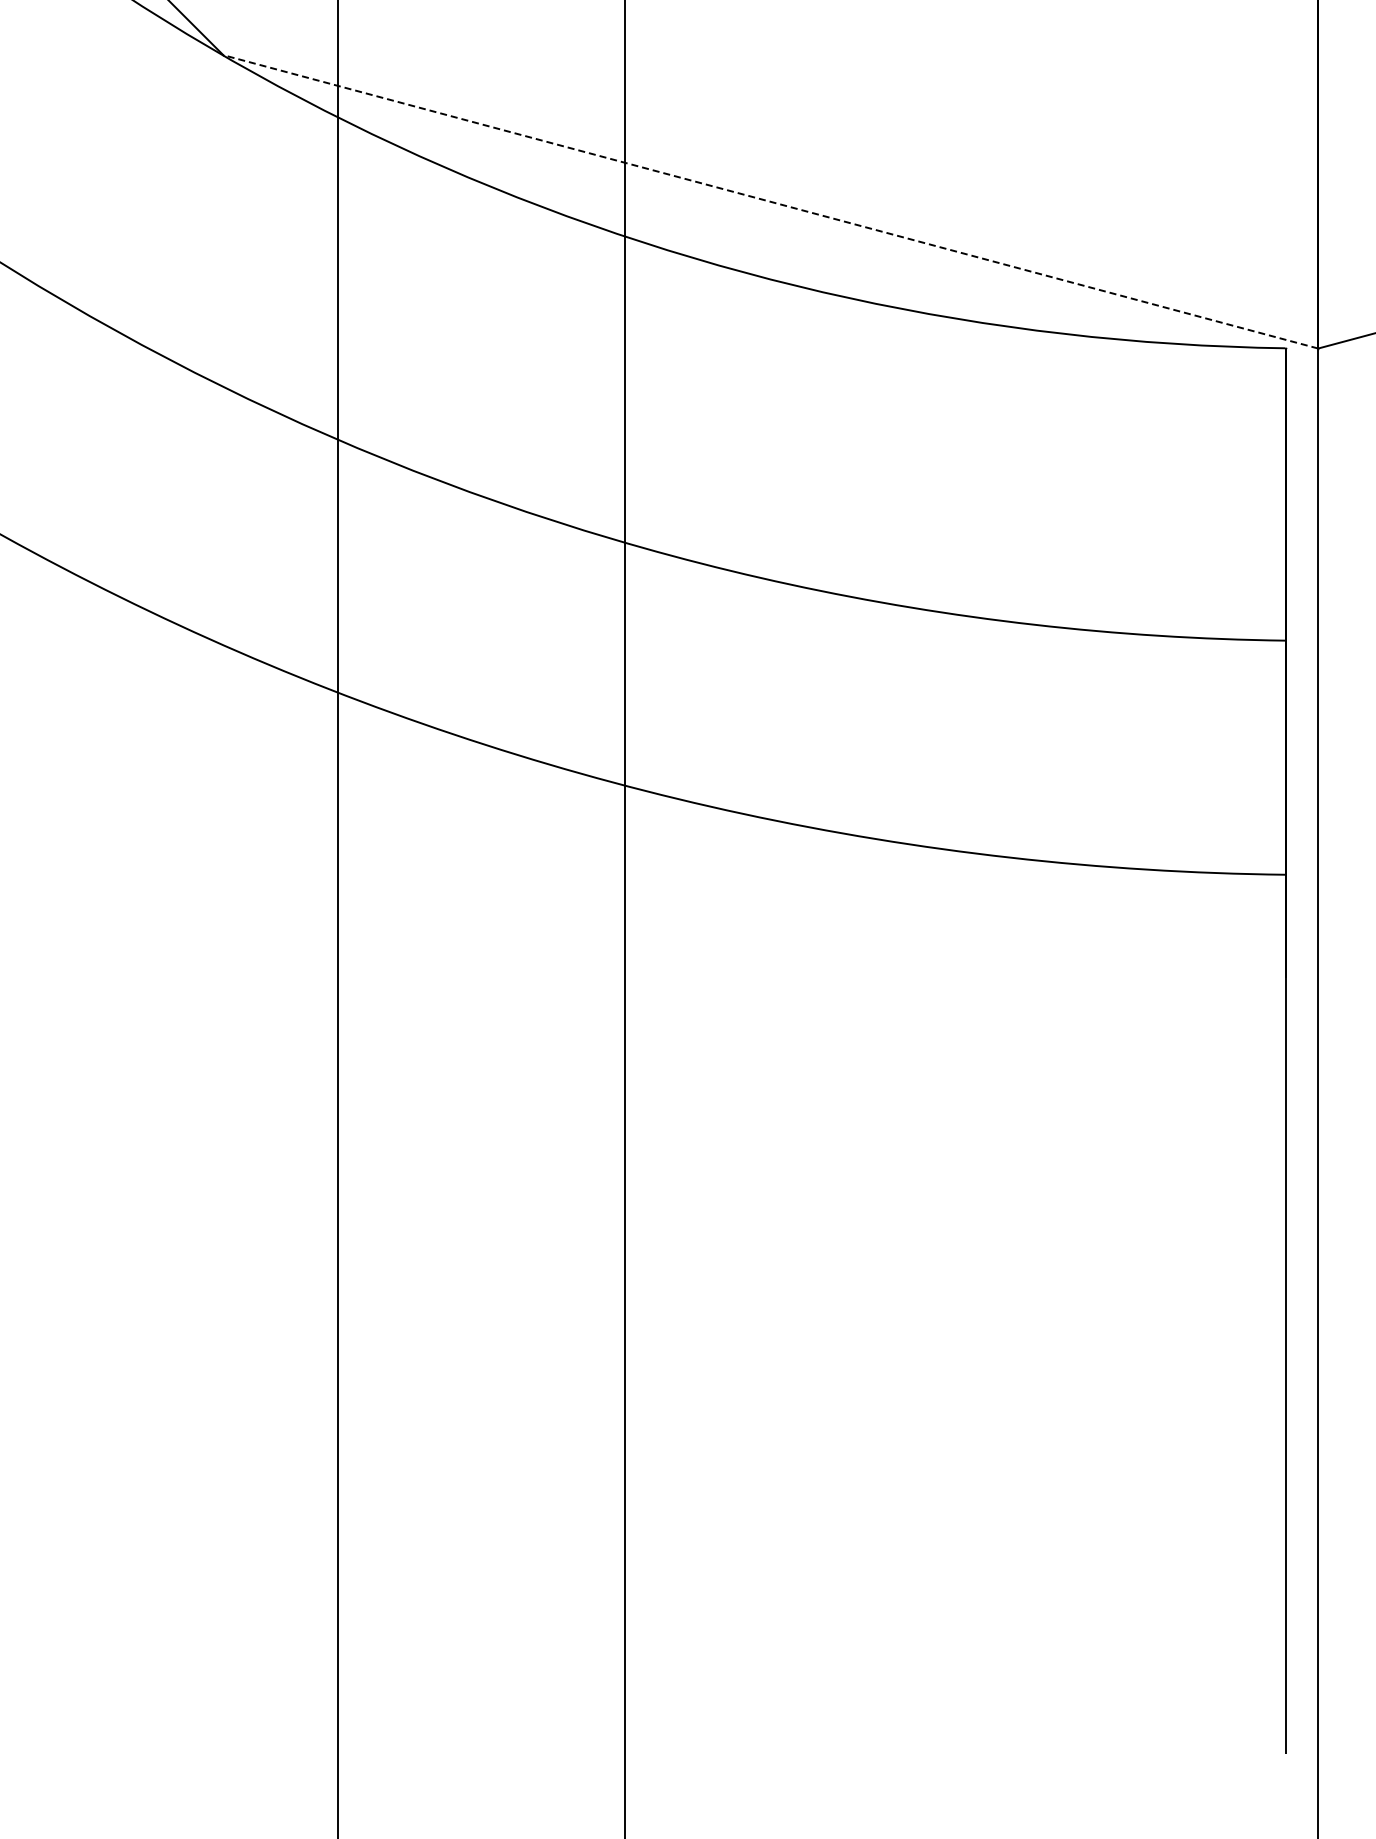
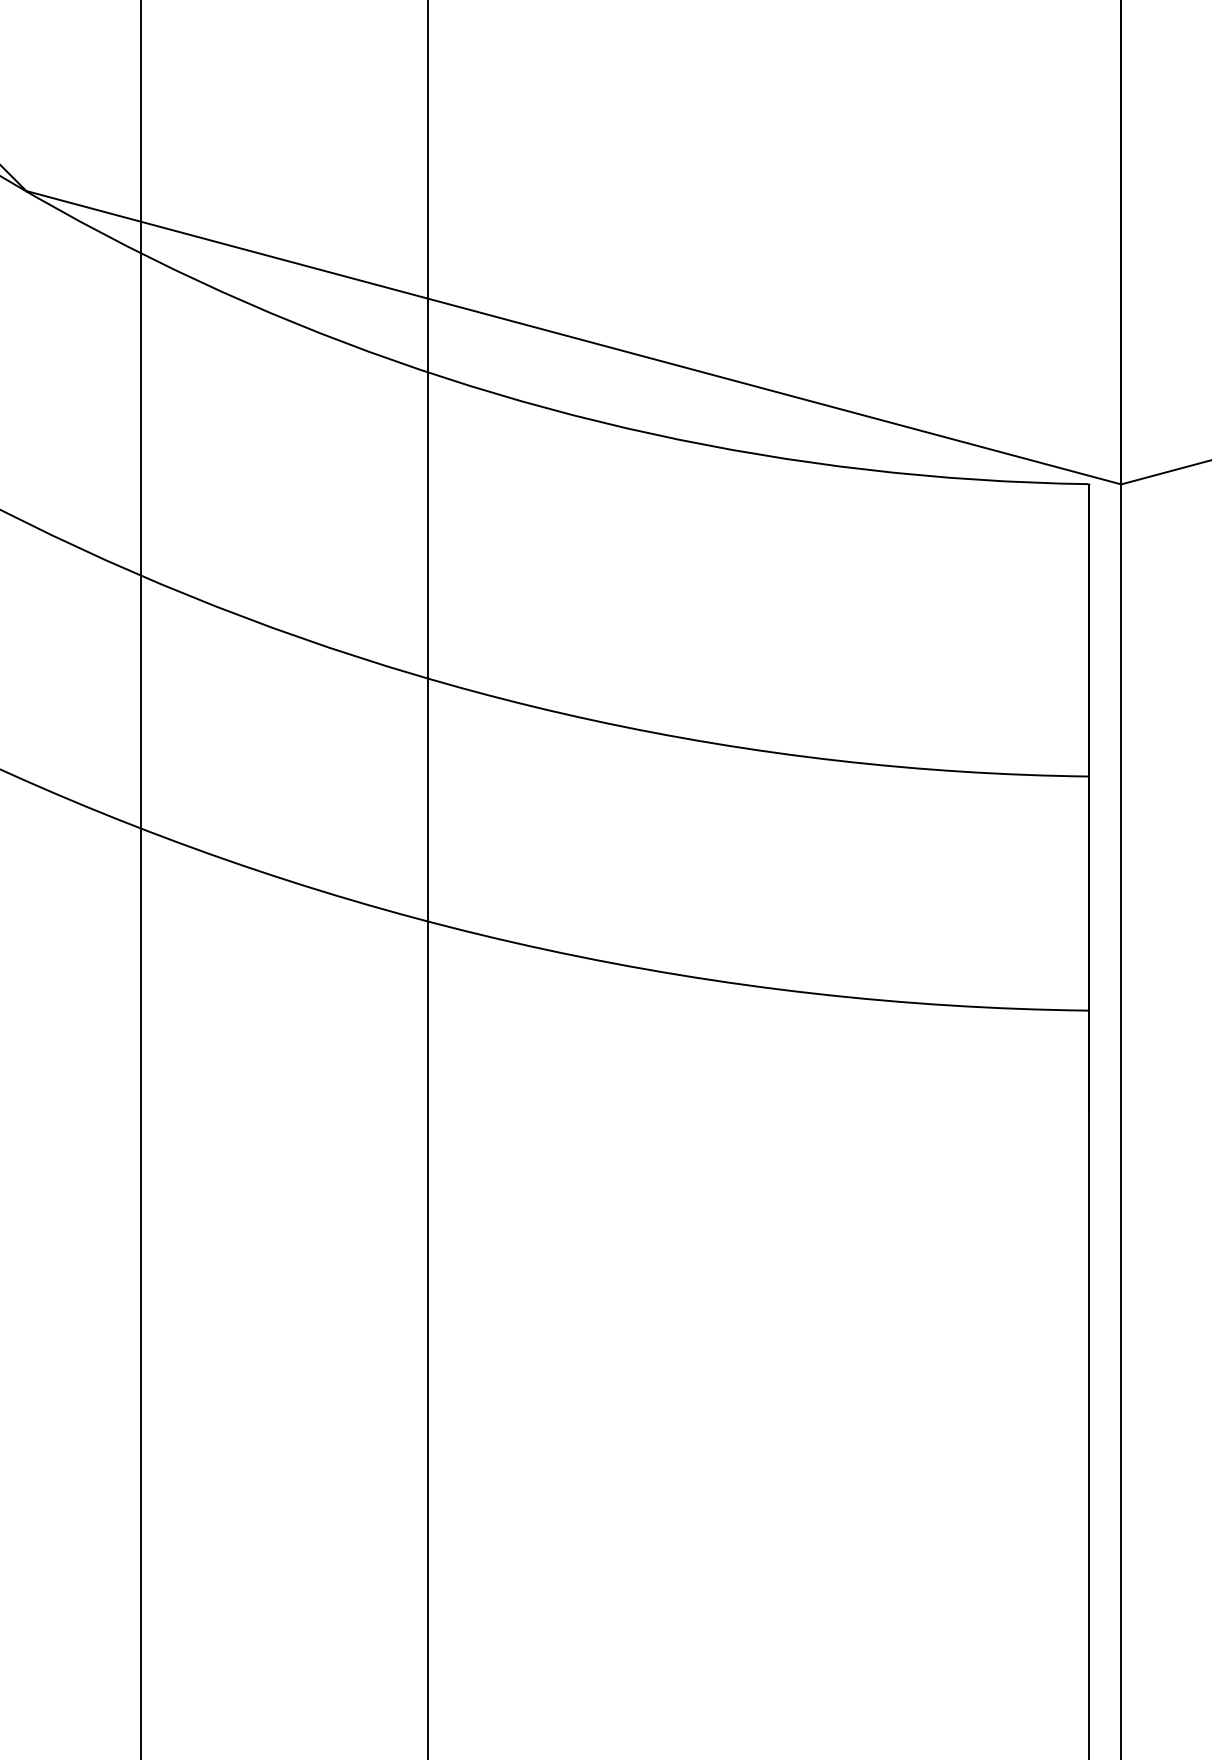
line: (770, 201) -> (573, 337), dashed -> solid

